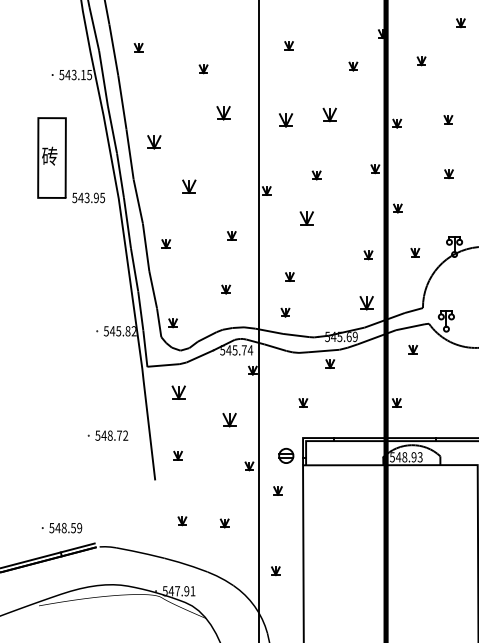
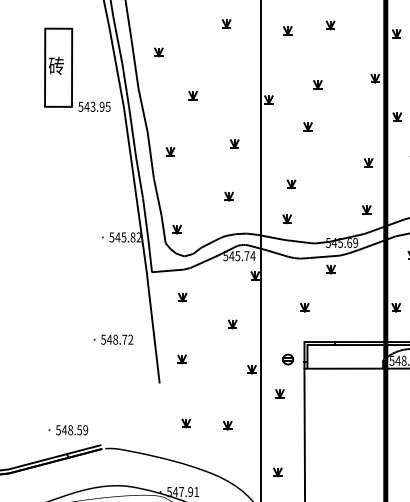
part: (223, 113) -> (226, 24), size x0.62
part: (329, 114) -> (330, 25), size x0.62
part: (285, 120) -> (287, 31), size x0.62
part: (154, 142) -> (158, 52), size x0.62
part: (189, 186) -> (193, 95), size x0.62
part: (306, 218) -> (307, 126), size x0.62
part: (366, 303) -> (366, 210), size x0.62
part: (178, 392) -> (182, 297), size x0.62
part: (229, 419) -> (232, 323), size x0.62
part: (286, 455) -> (288, 359), size x0.71

